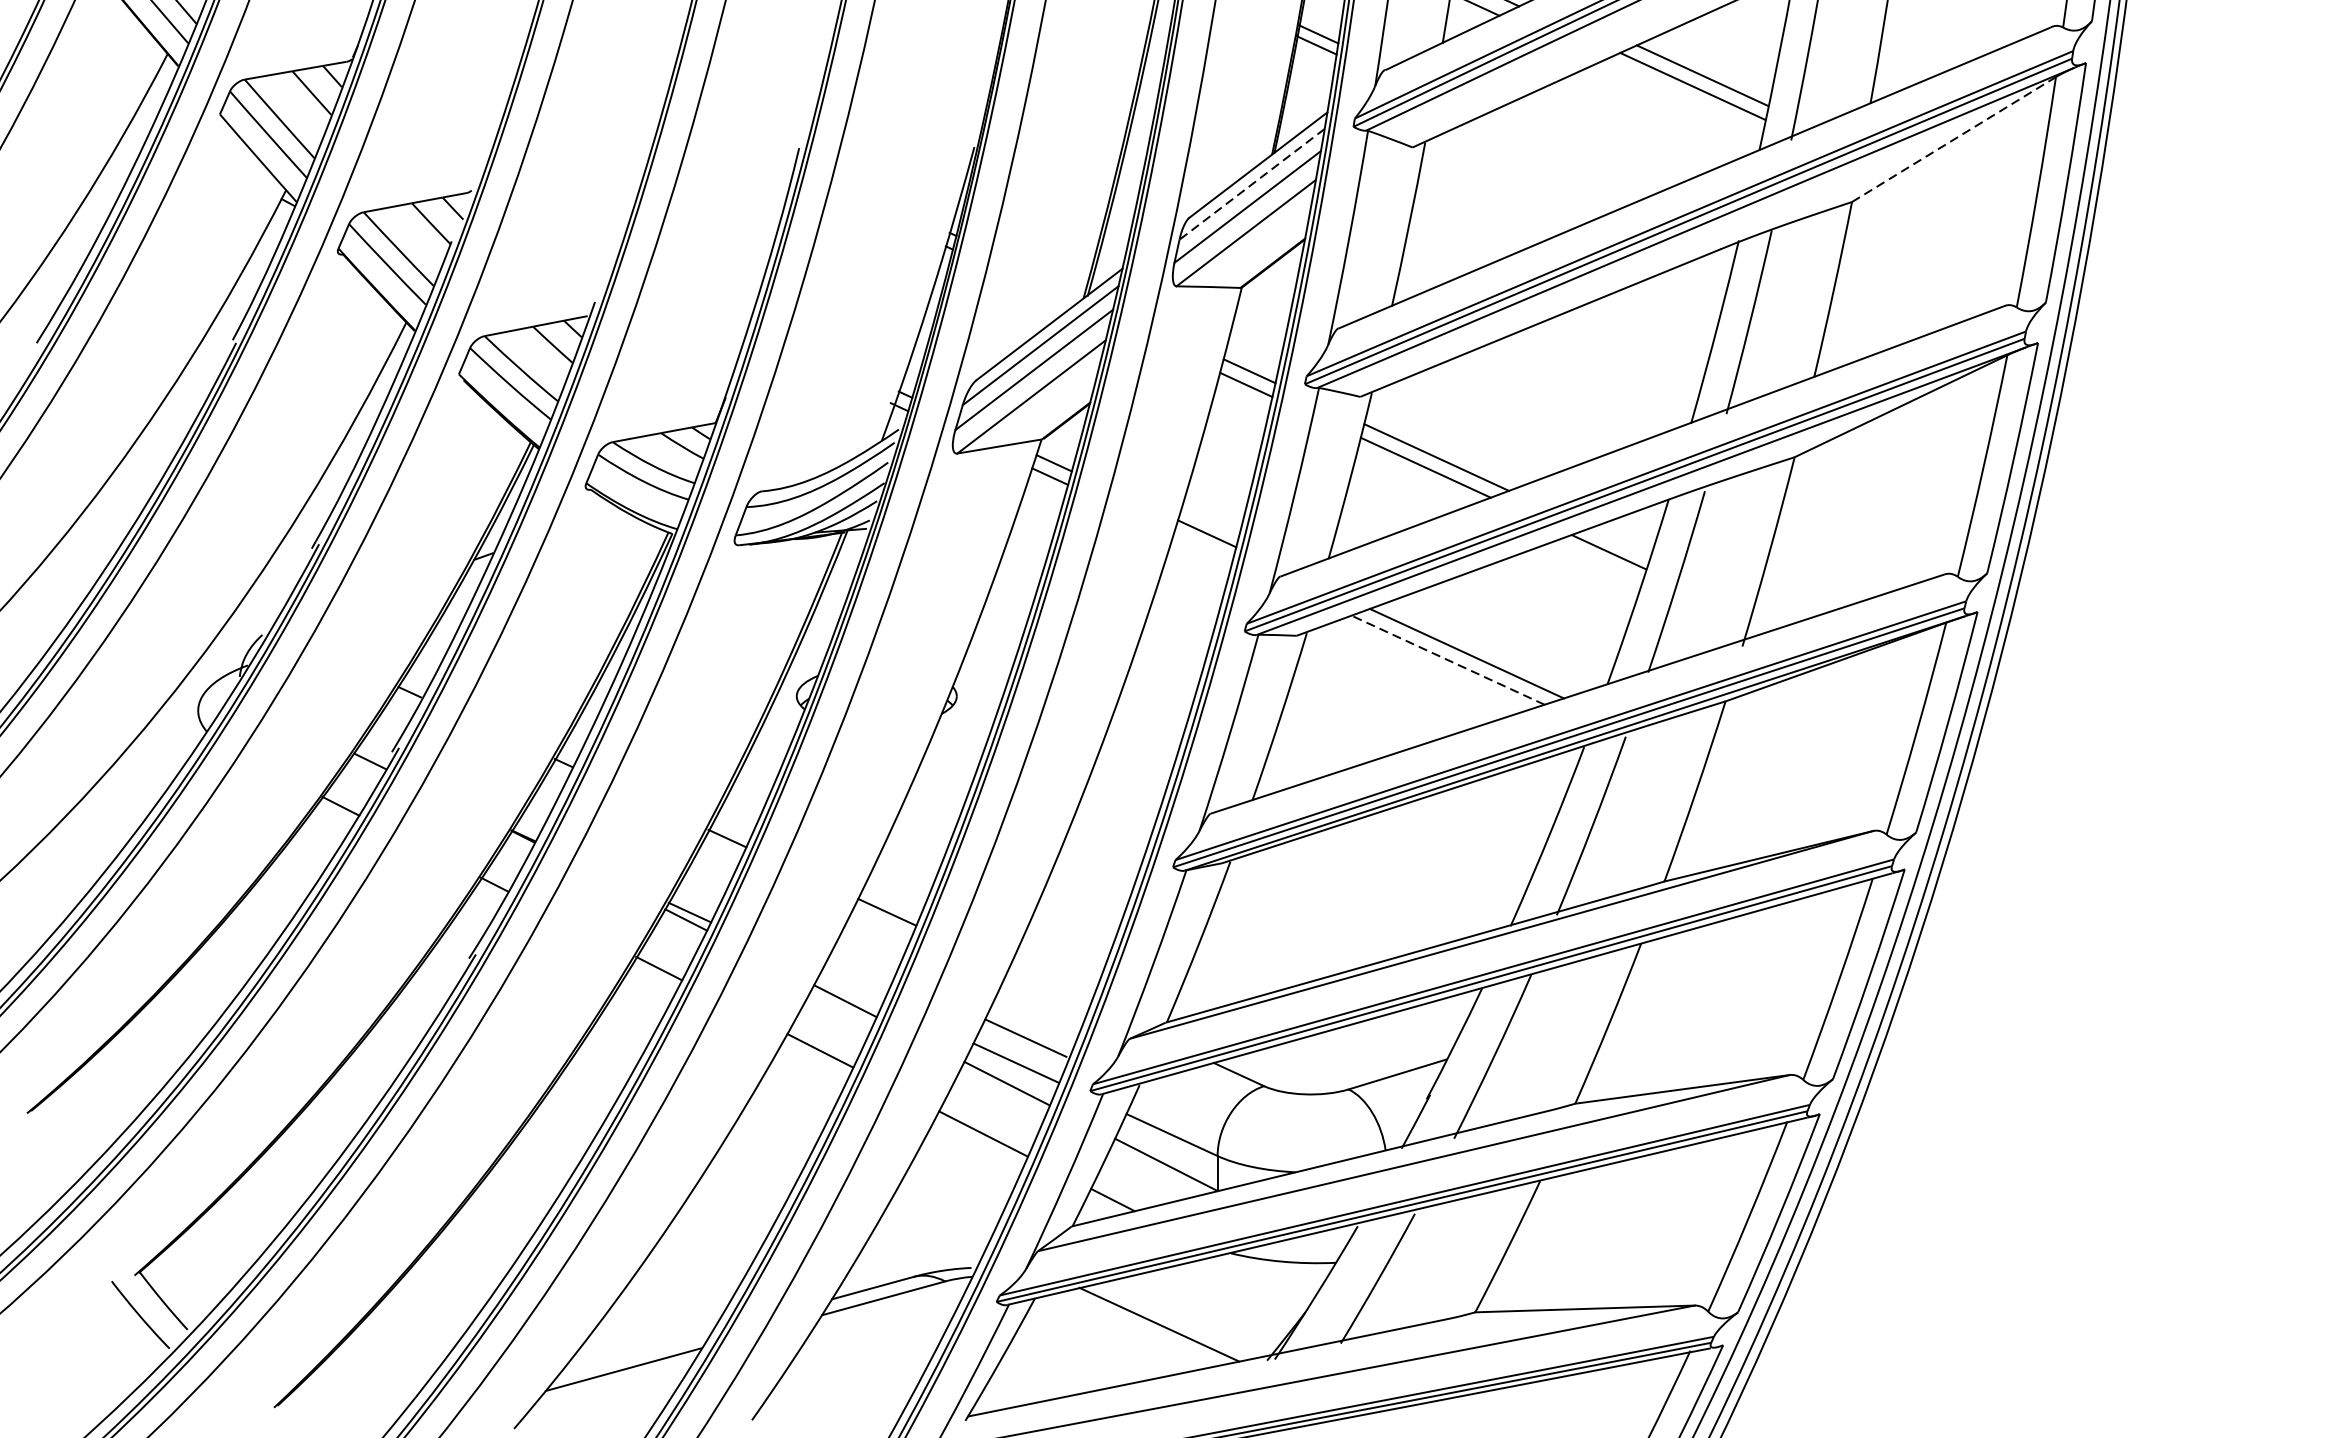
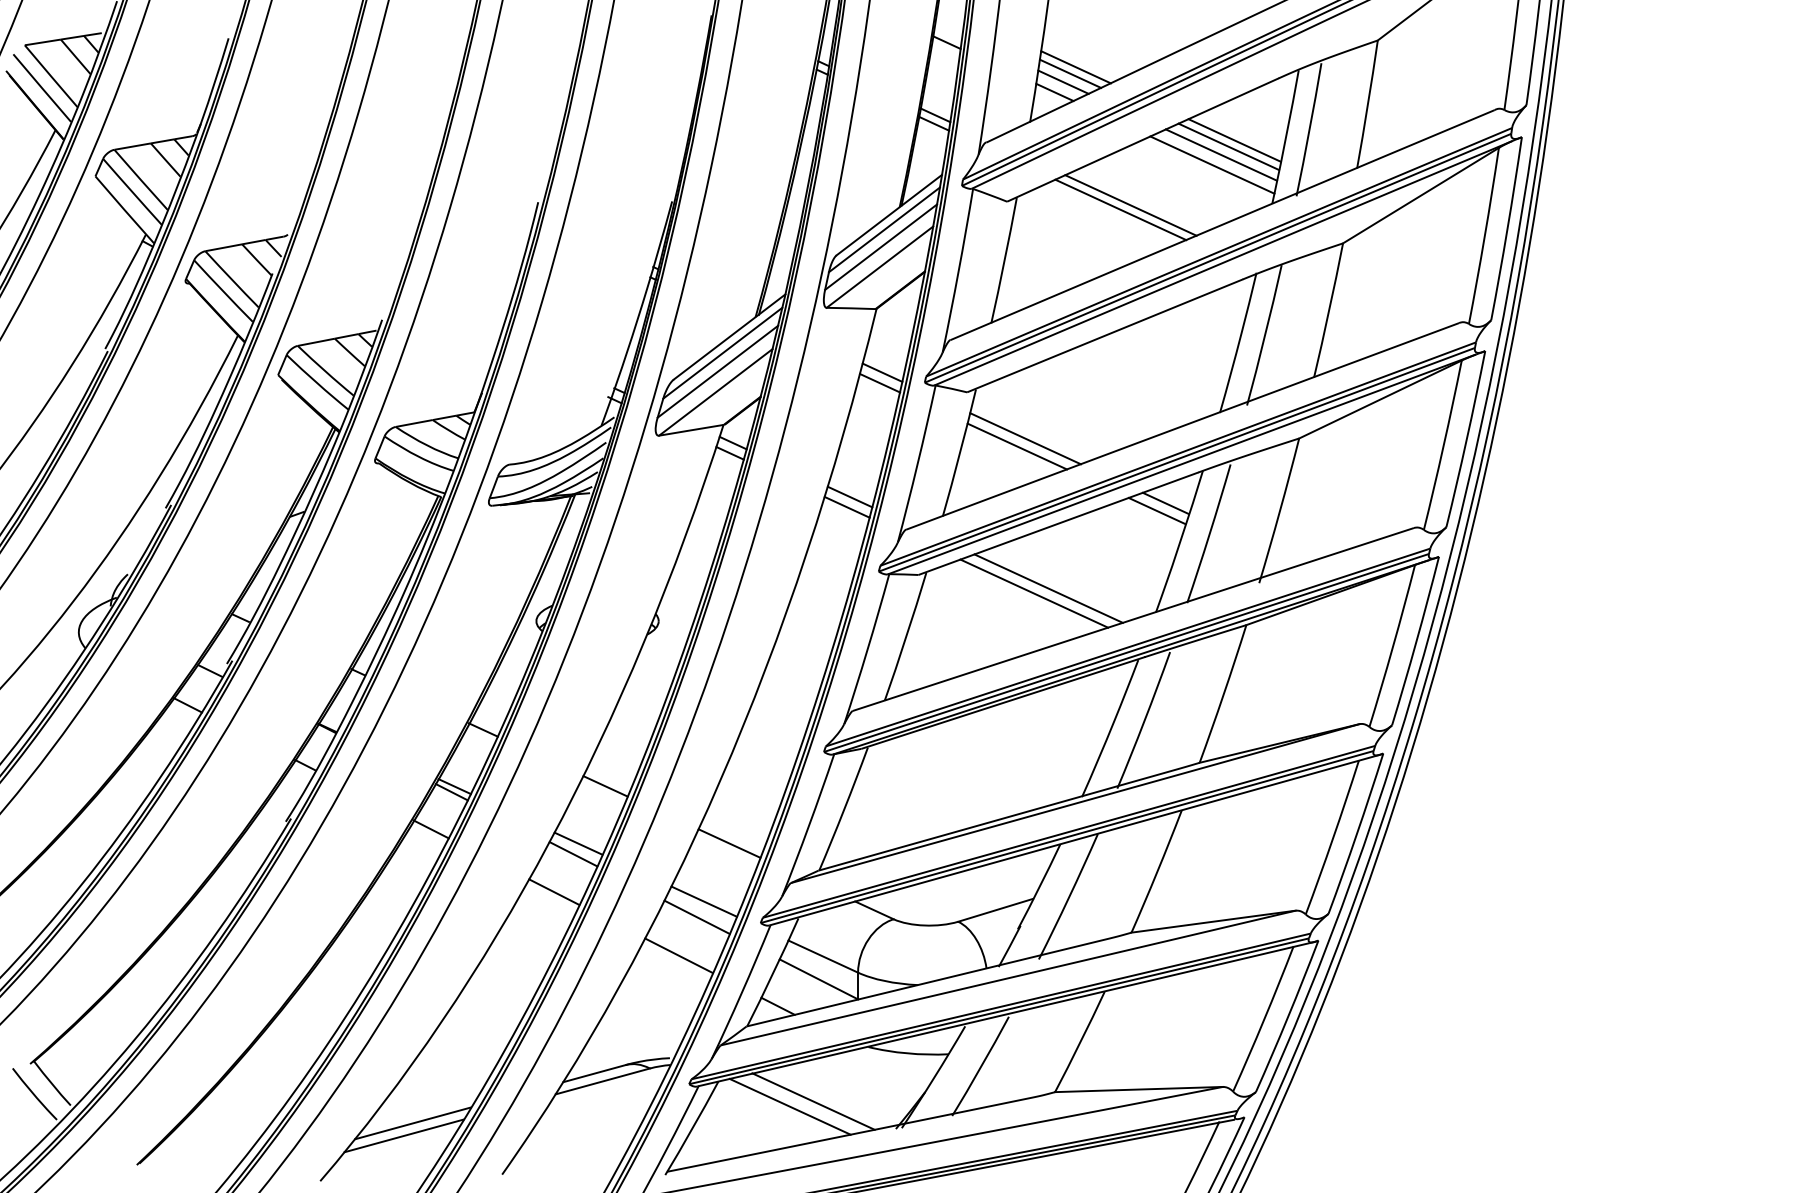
line: (1710, 67) -> (1234, 140), added
line: (1681, 98) -> (1212, 164), added
line: (1954, 139) -> (1421, 195), dashed -> solid
line: (1573, 152) -> (1130, 205), added
line: (1560, 157) -> (1120, 209), added
line: (1252, 183) -> (884, 229), dashed -> solid
line: (1619, 542) -> (1165, 503), added
line: (1202, 546) -> (846, 506), added
line: (1447, 660) -> (1033, 593), dashed -> solid
line: (851, 987) -> (578, 843), added
line: (1025, 1038) -> (729, 843), moved
line: (1127, 1331) -> (789, 1106), added
line: (634, 1353) -> (412, 1123), added

